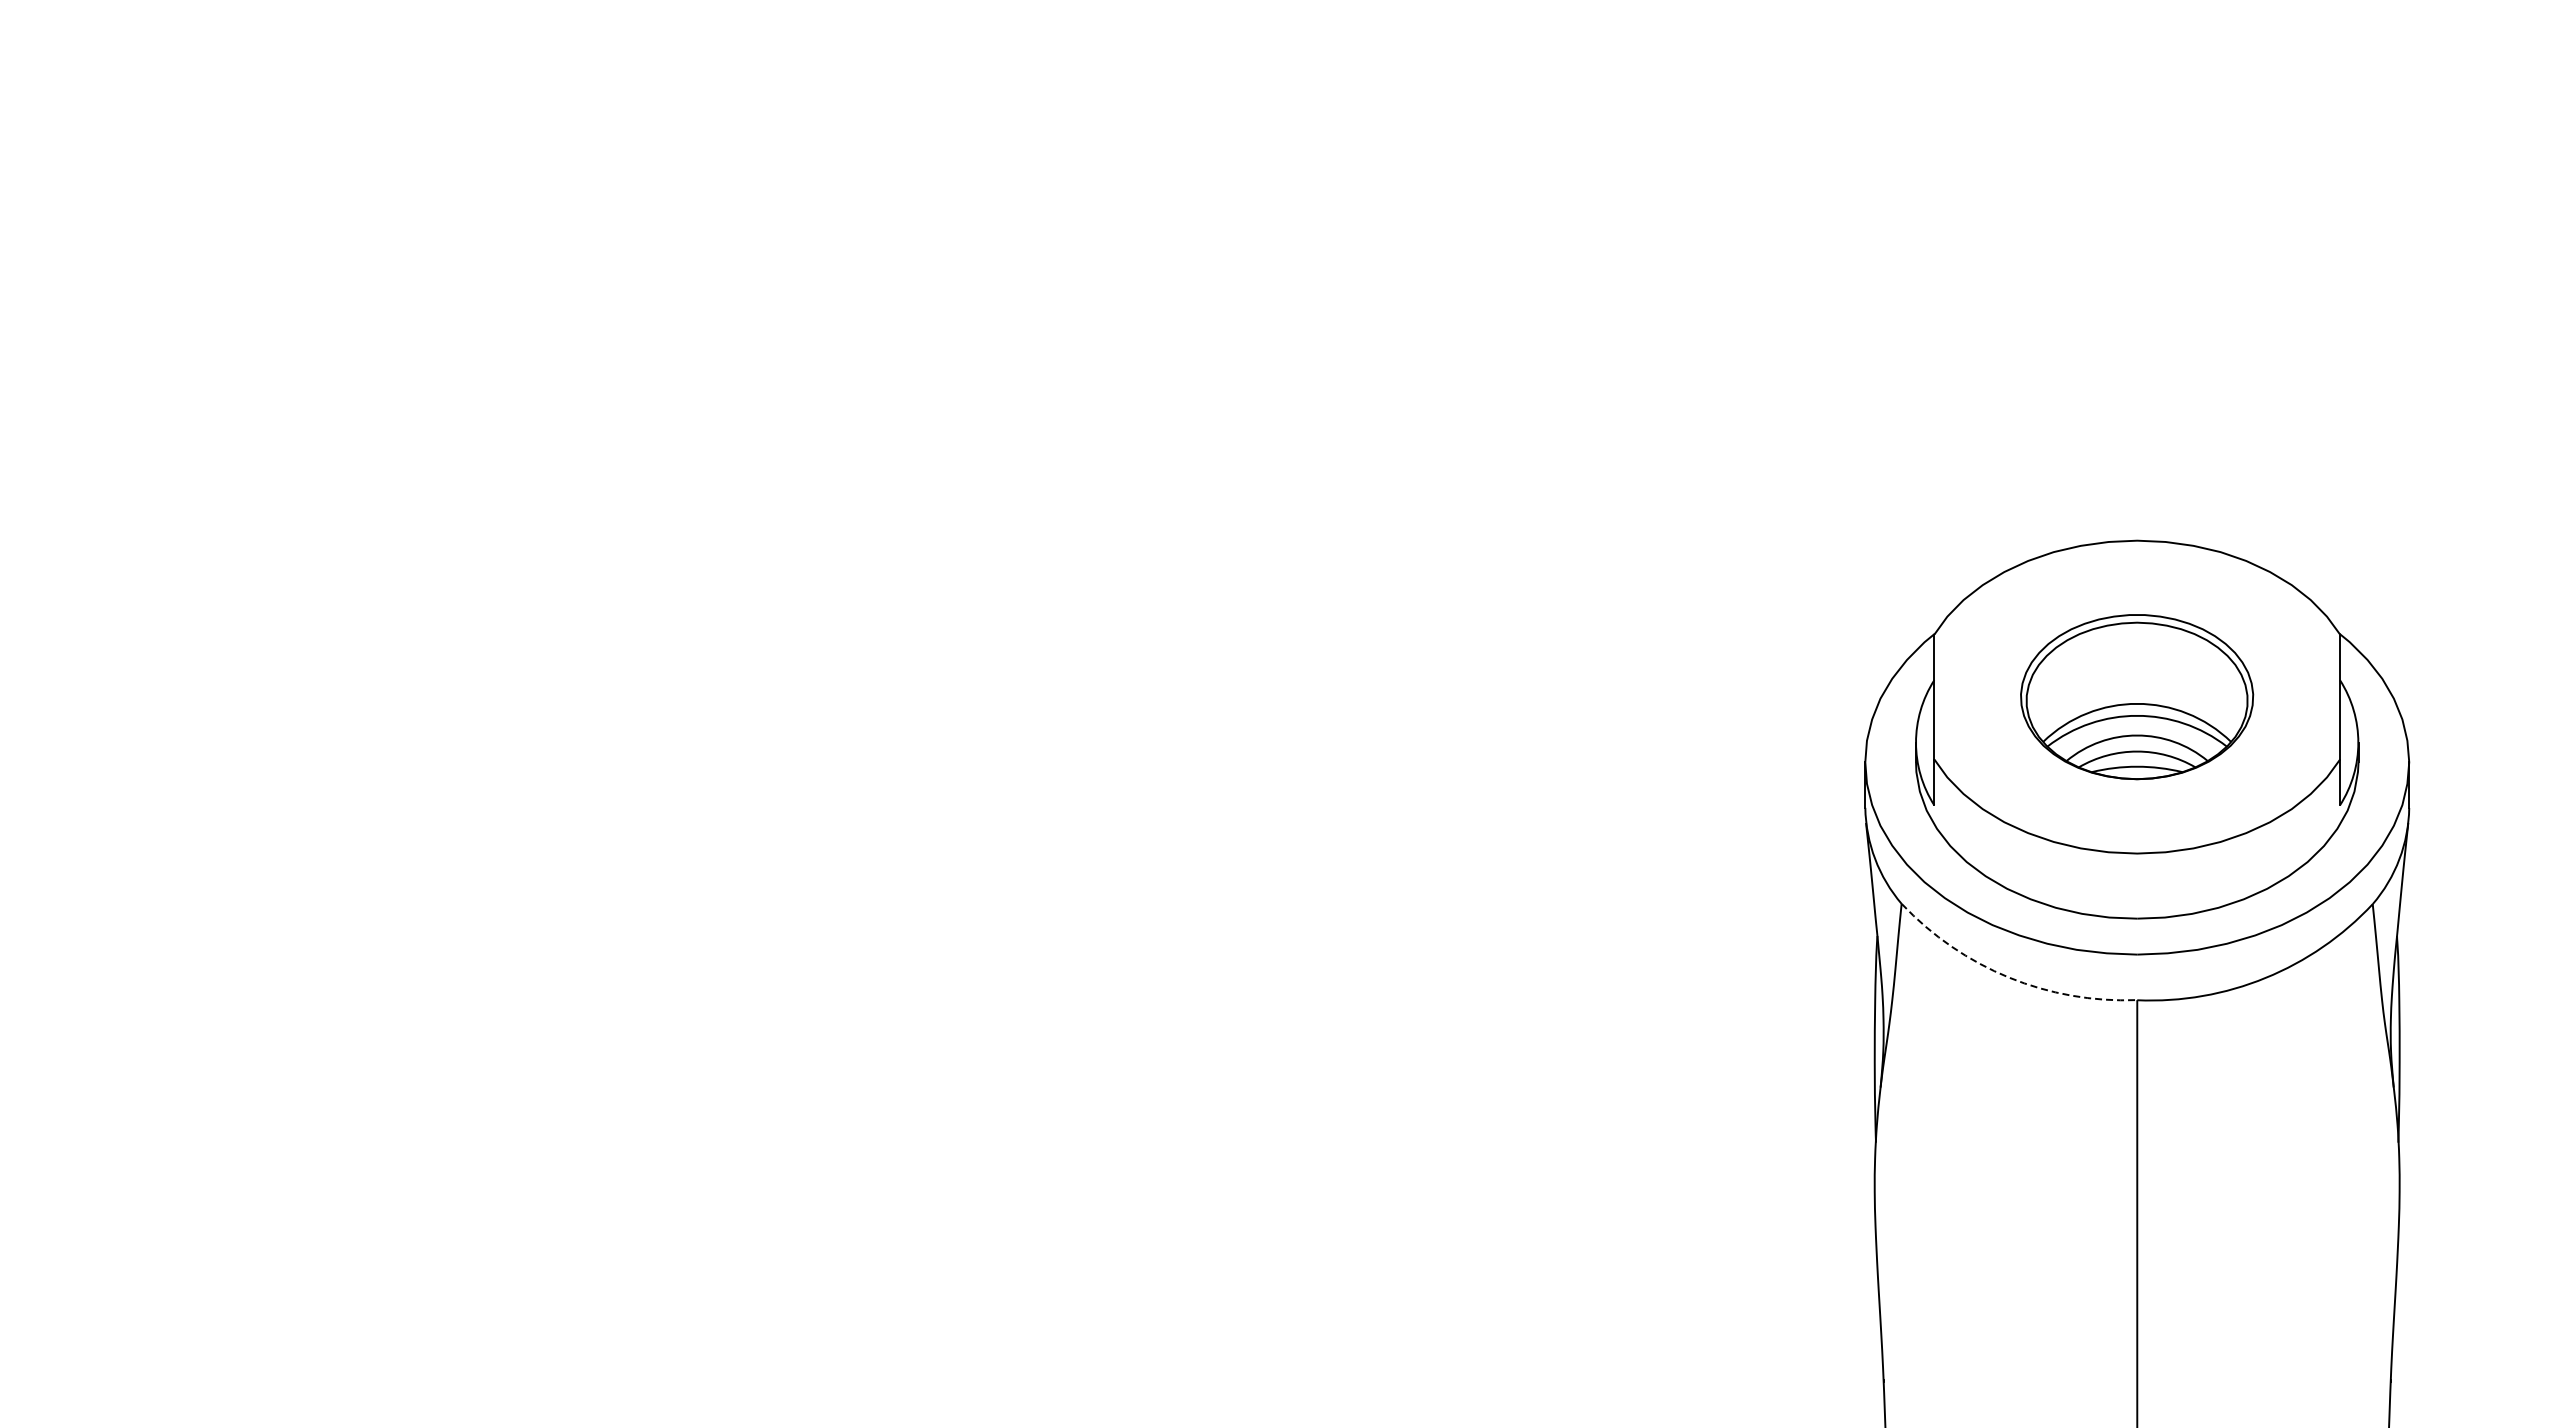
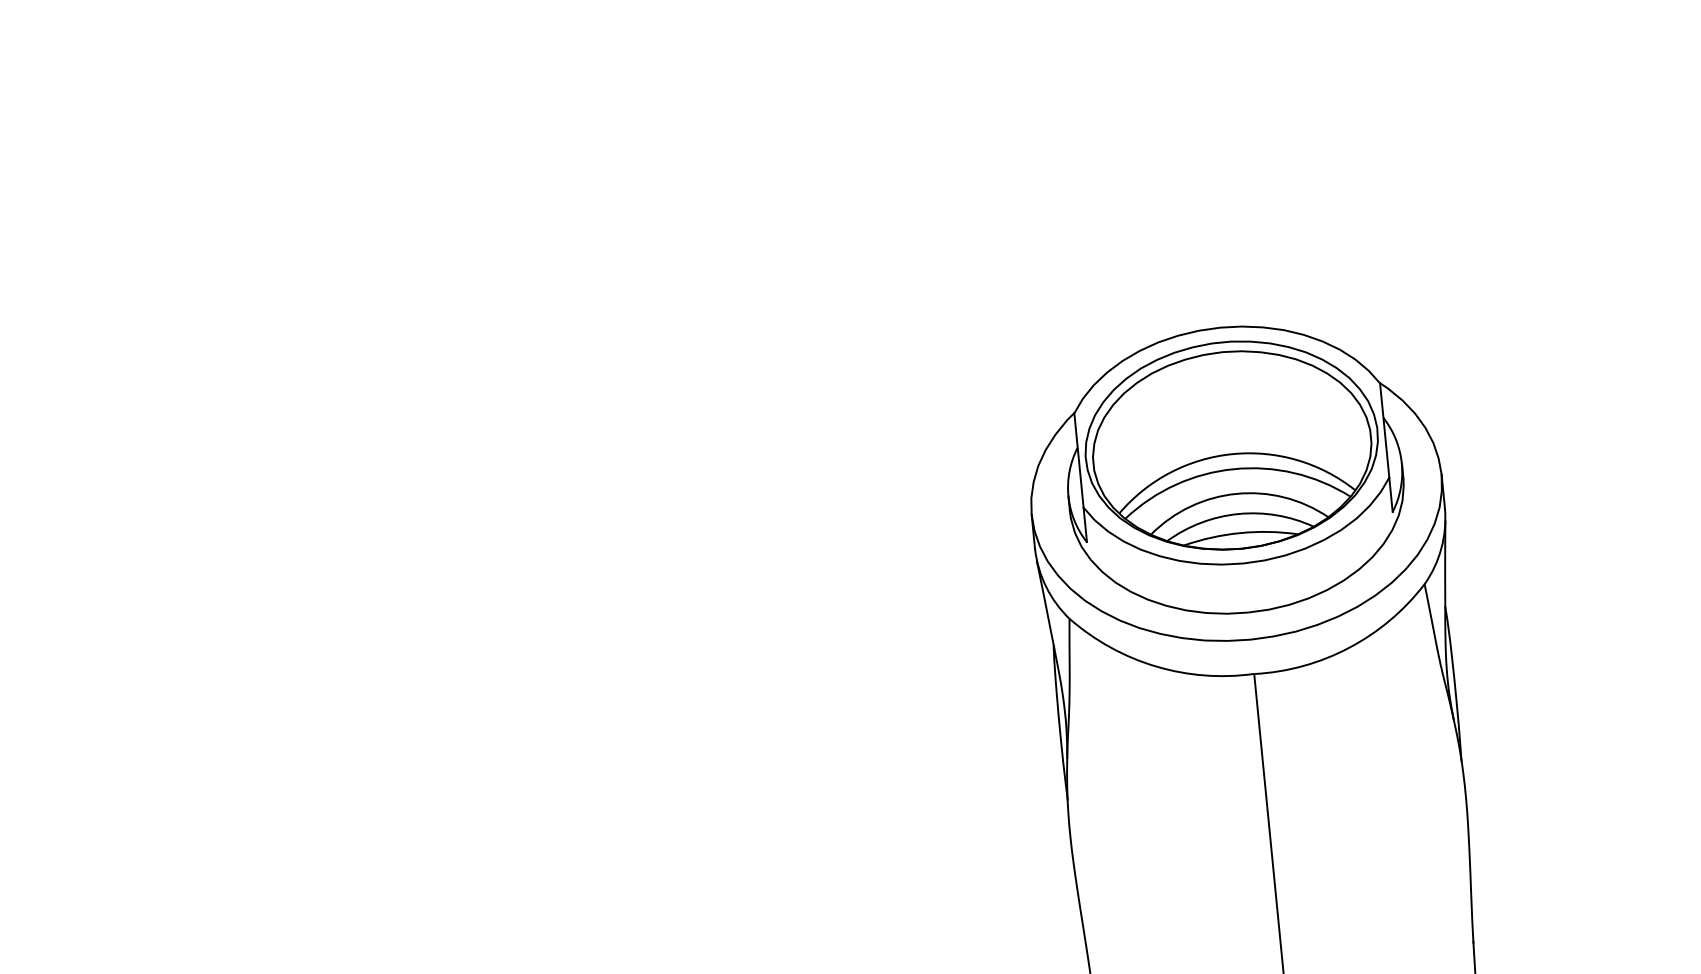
part: (2136, 696) -> (1231, 445), size x1.67
arc: (2009, 977) -> (1156, 666), dashed -> solid

